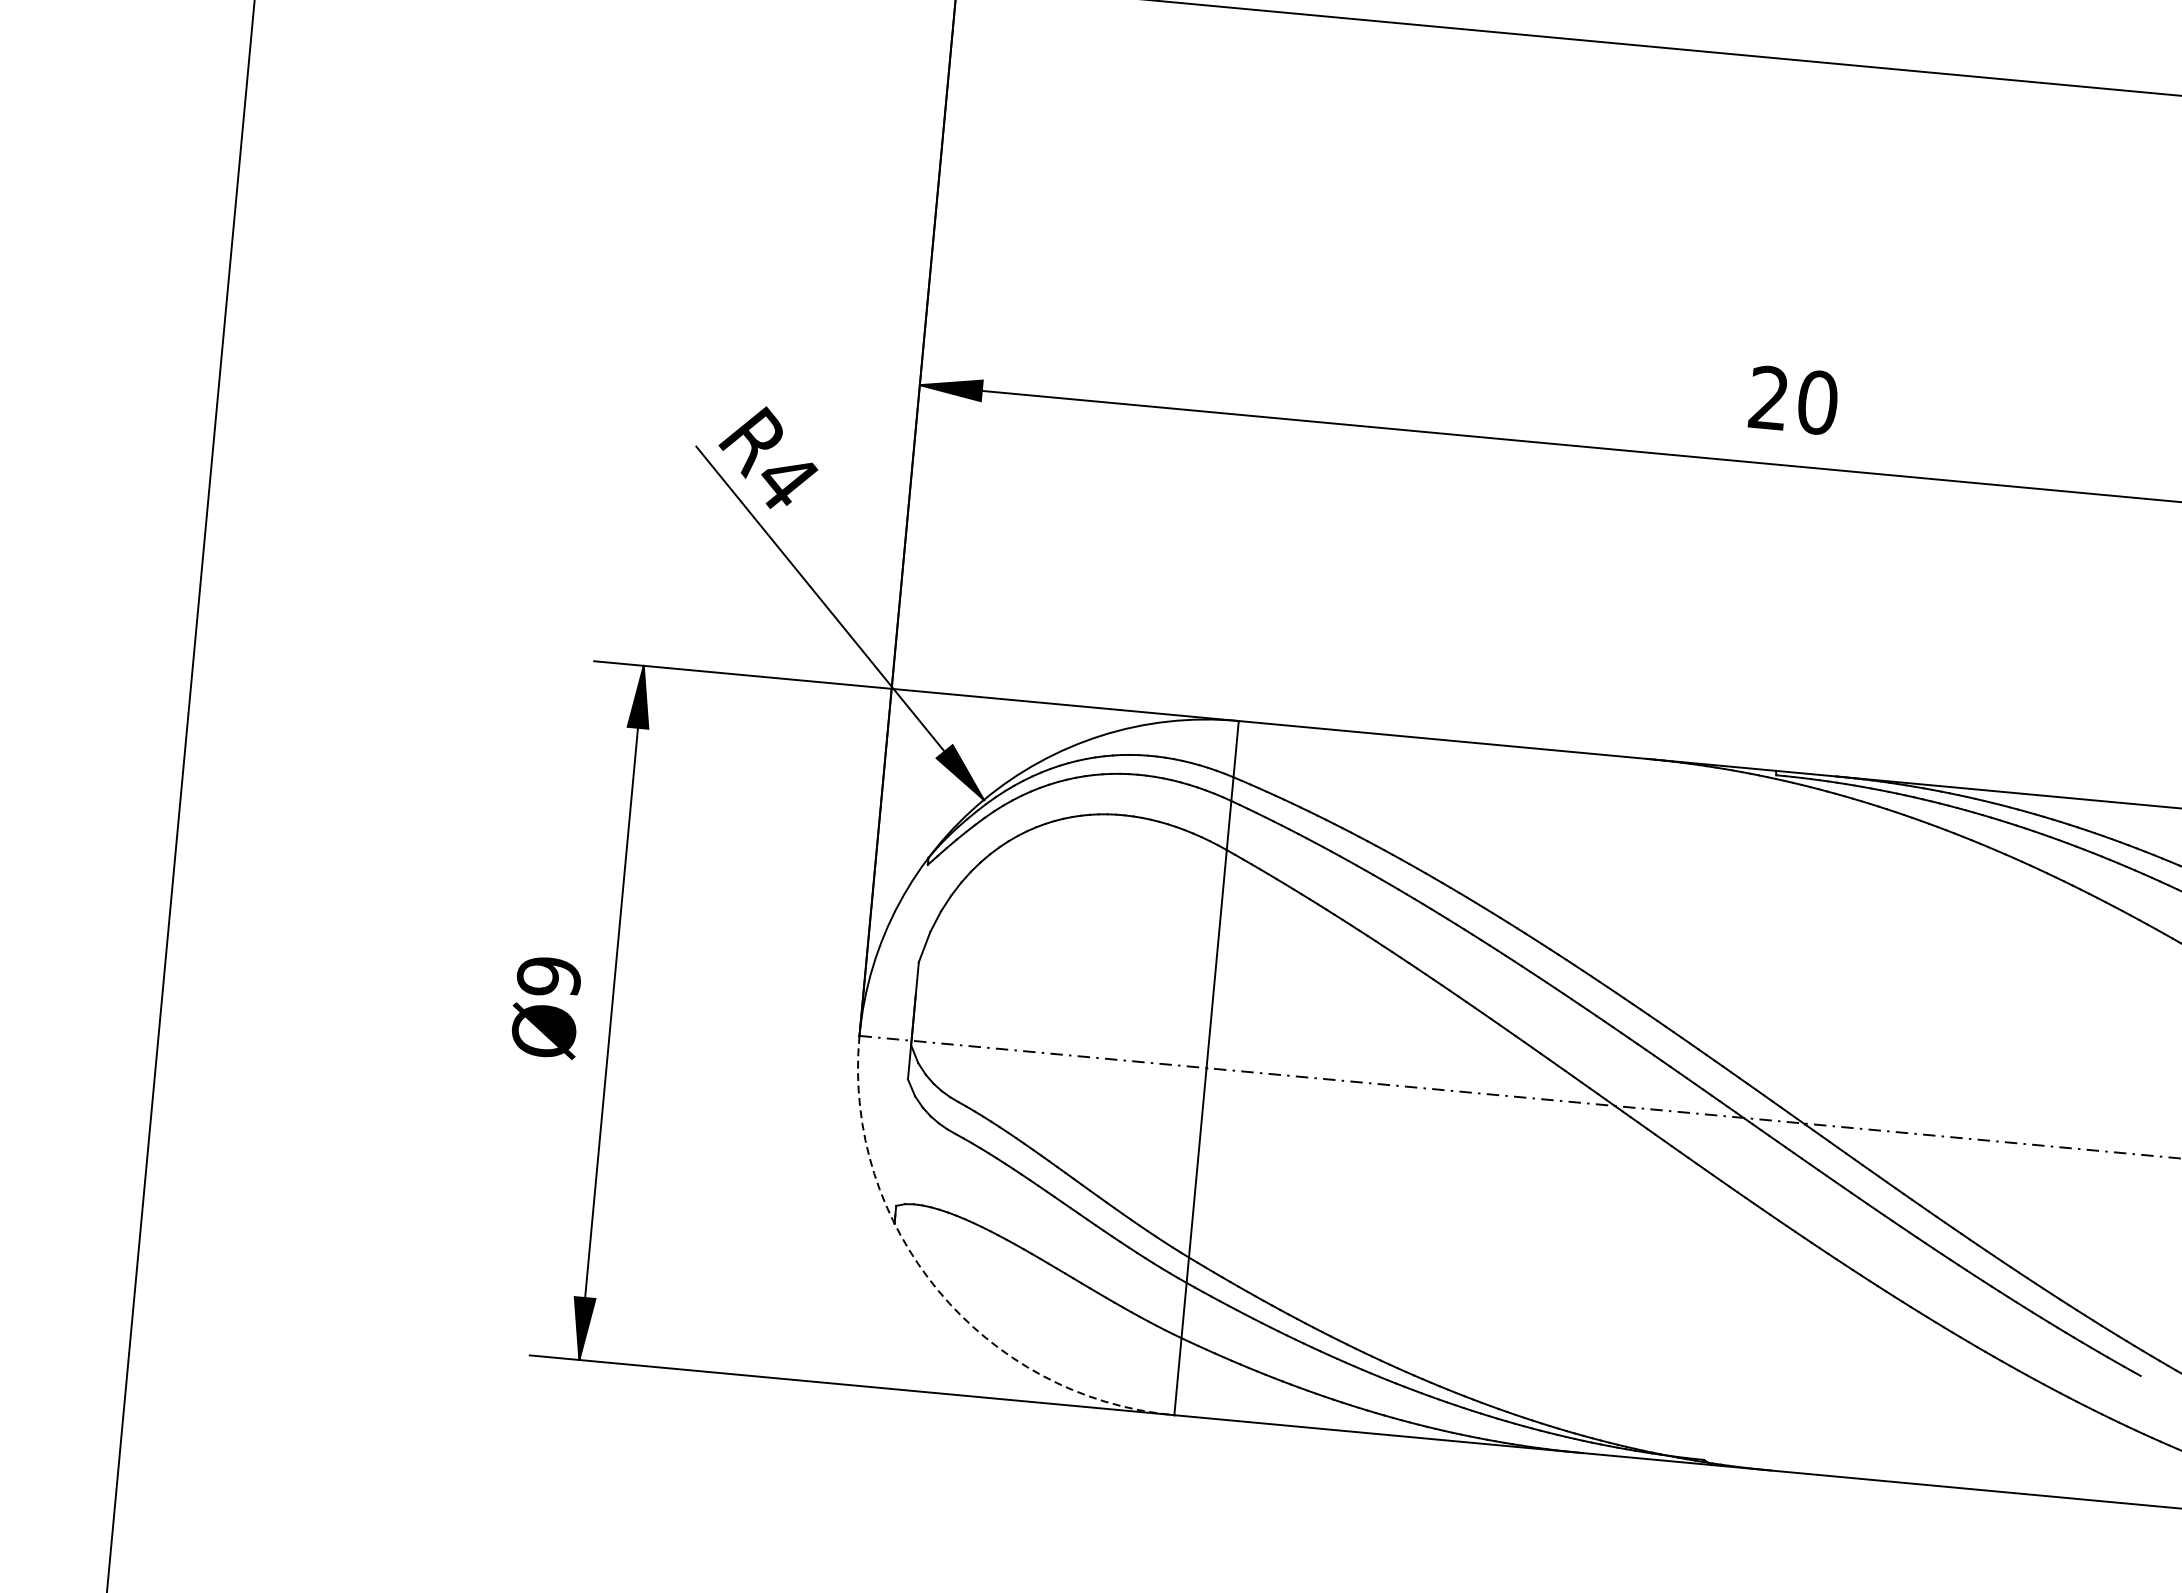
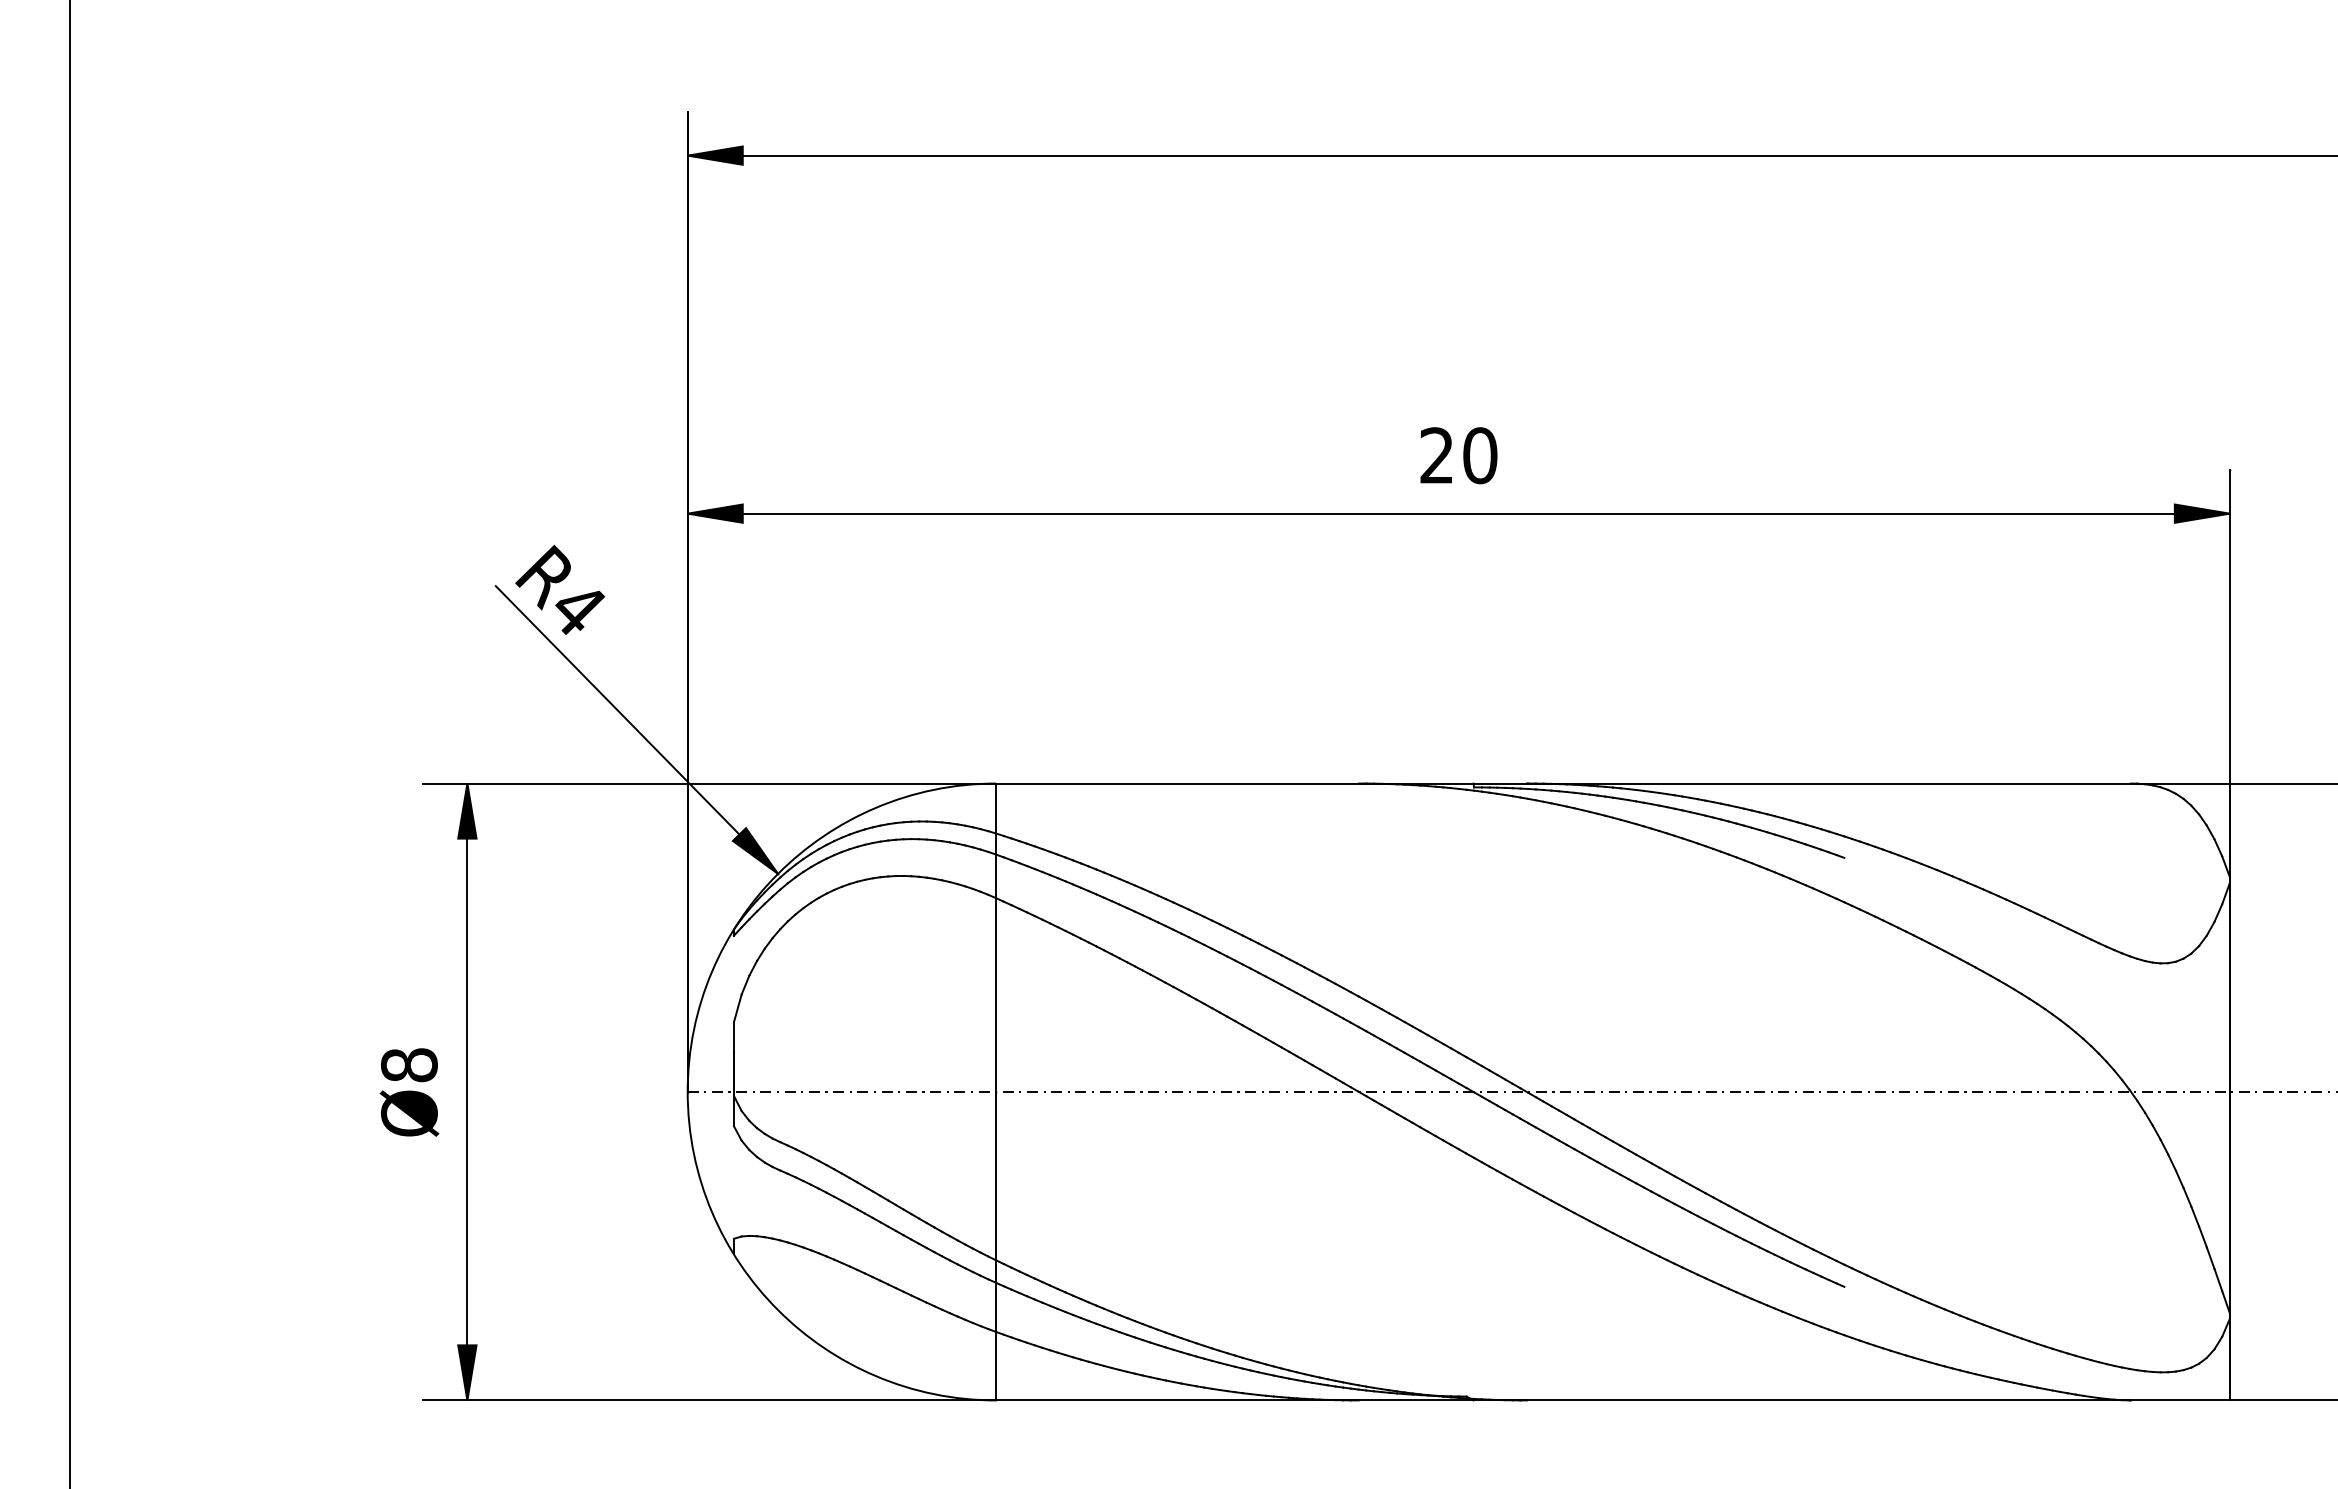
text: (549, 977) -> (409, 1065), Ø9 -> Ø8
arc: (938, 1291) -> (778, 1310), dashed -> solid

